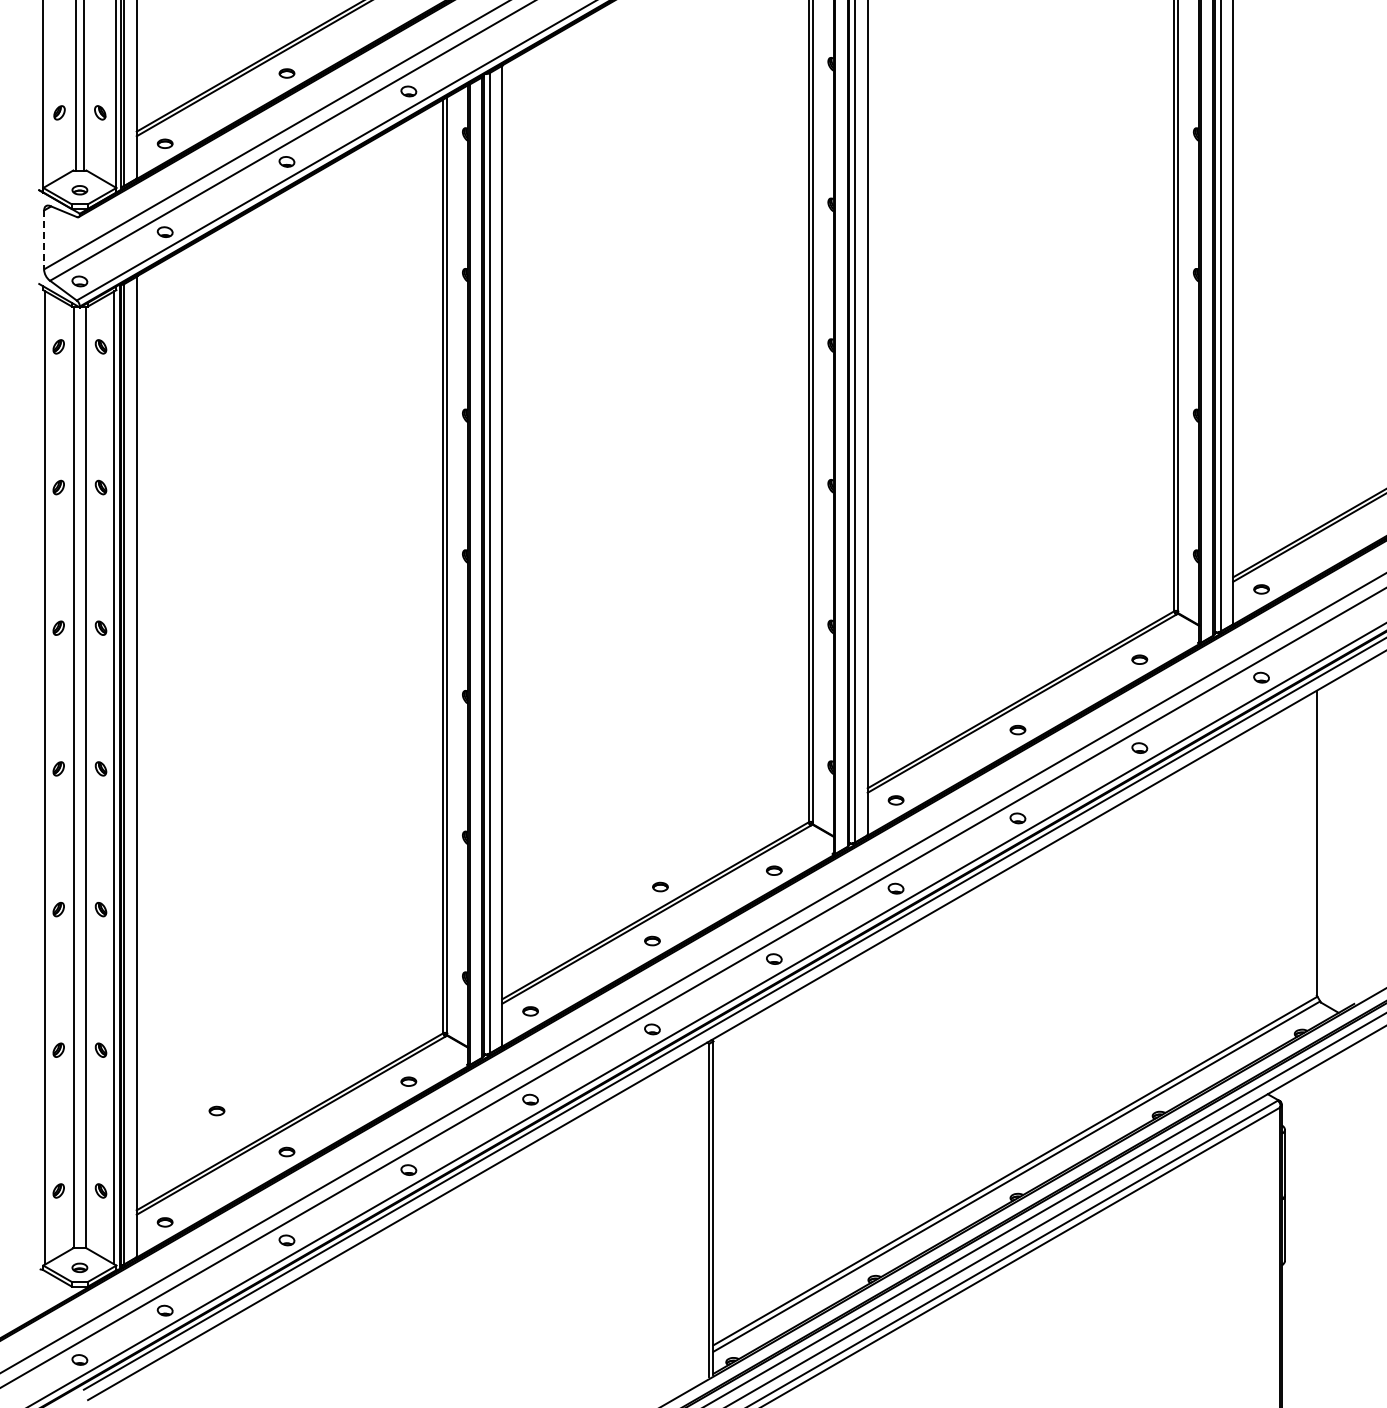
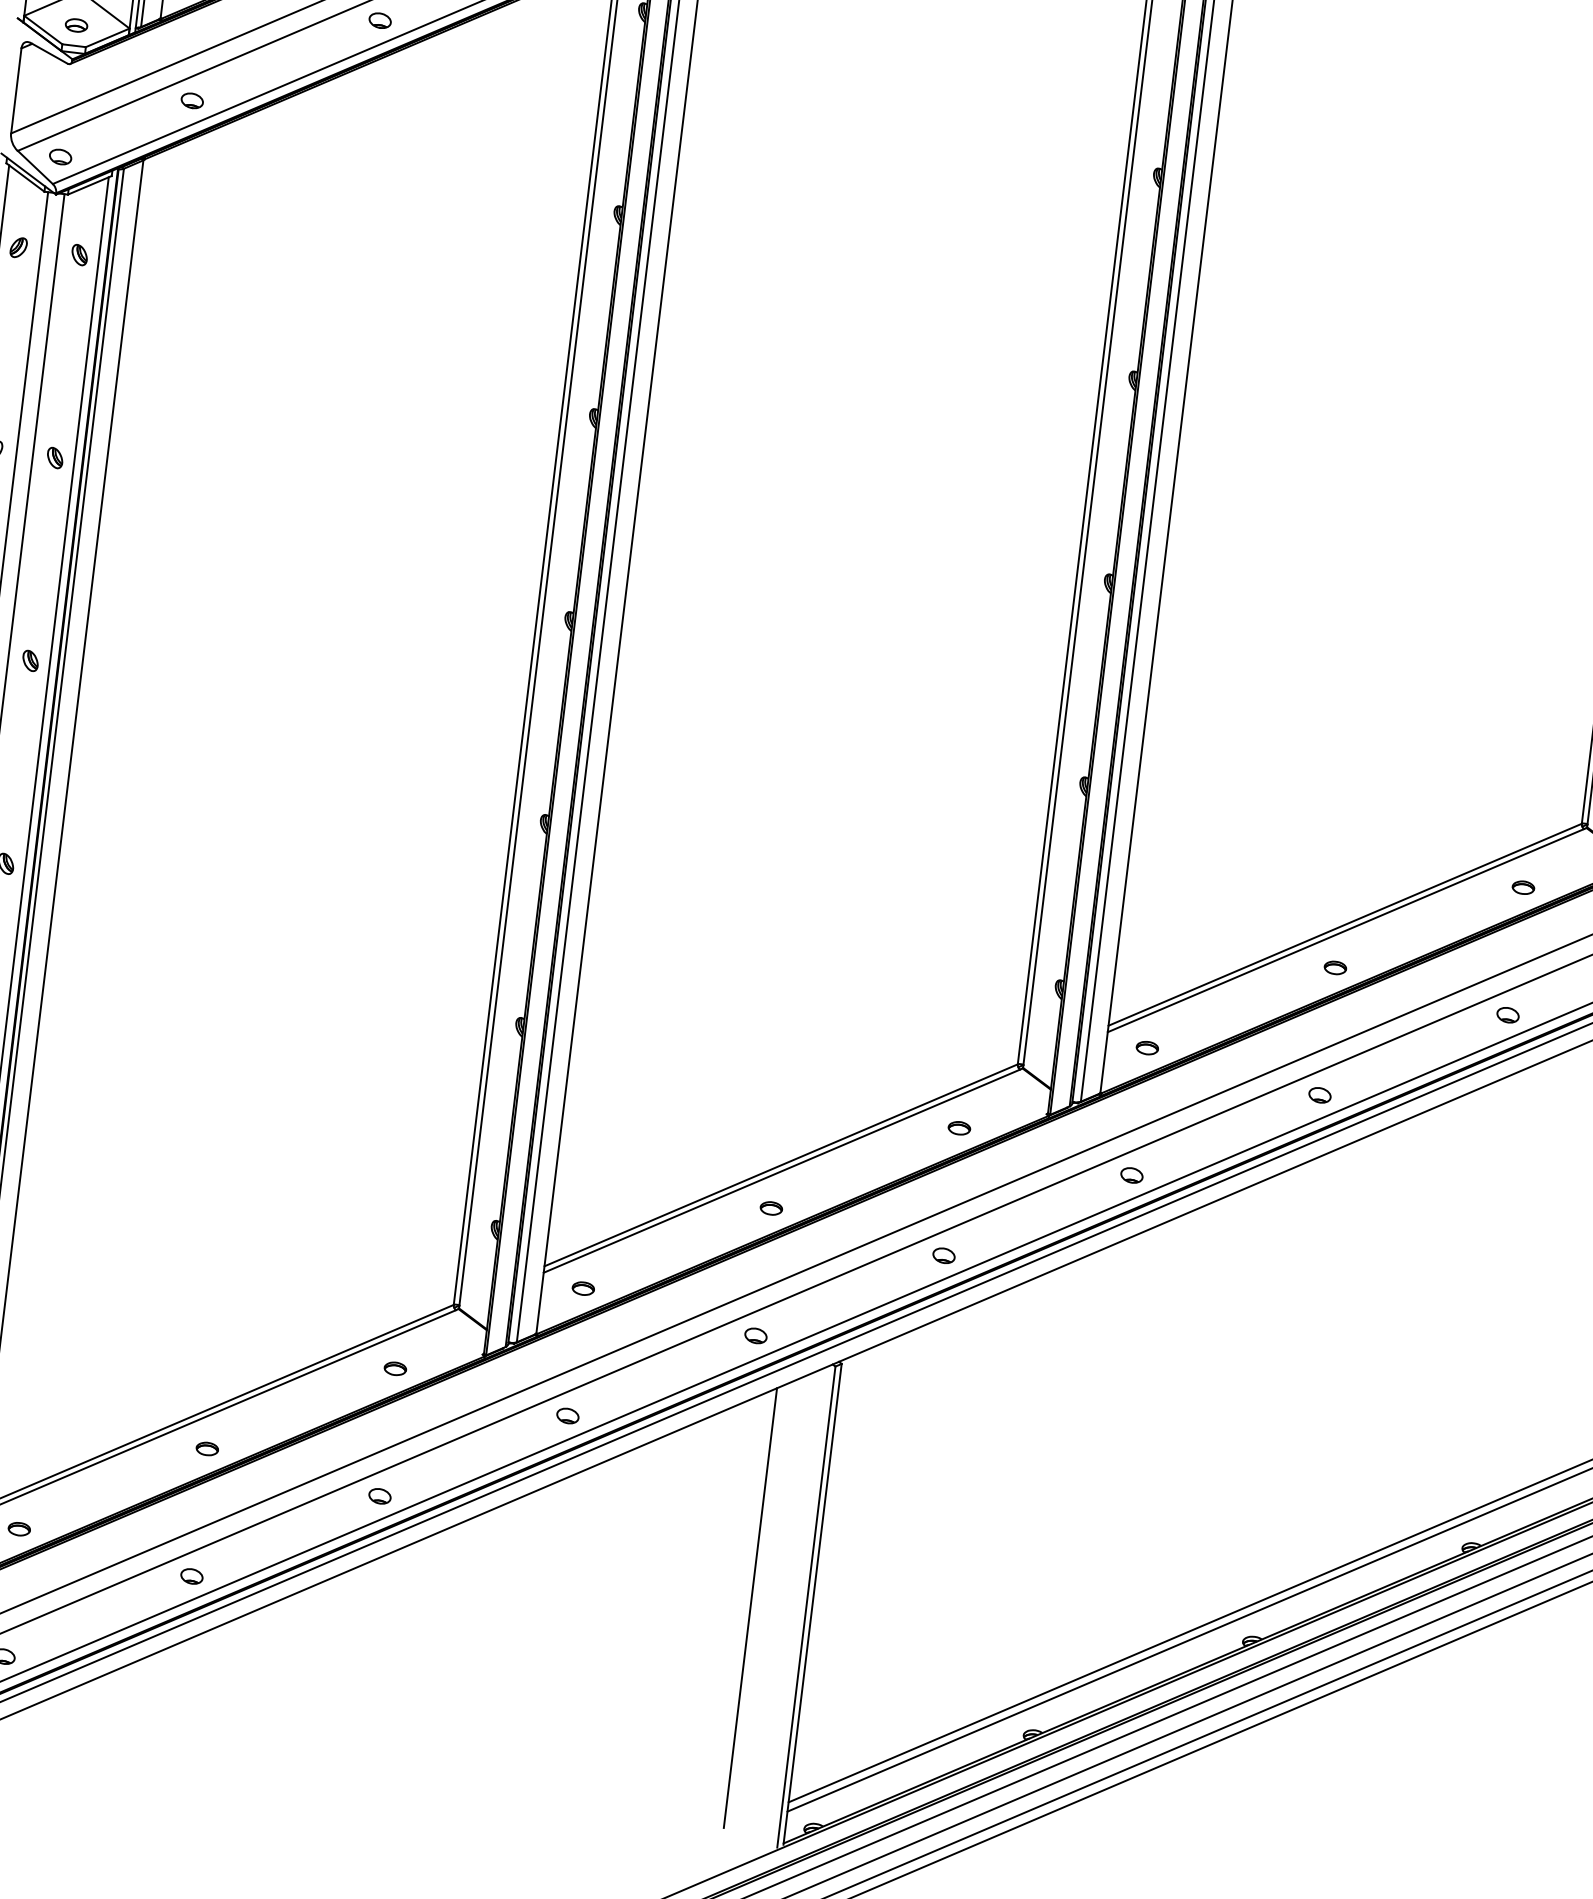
line: (44, 240) -> (16, 91), dashed -> solid
part: (660, 886) -> (792, 1131), removed
part: (216, 1110) -> (112, 1376), removed
line: (671, 1215) -> (750, 1607), added

